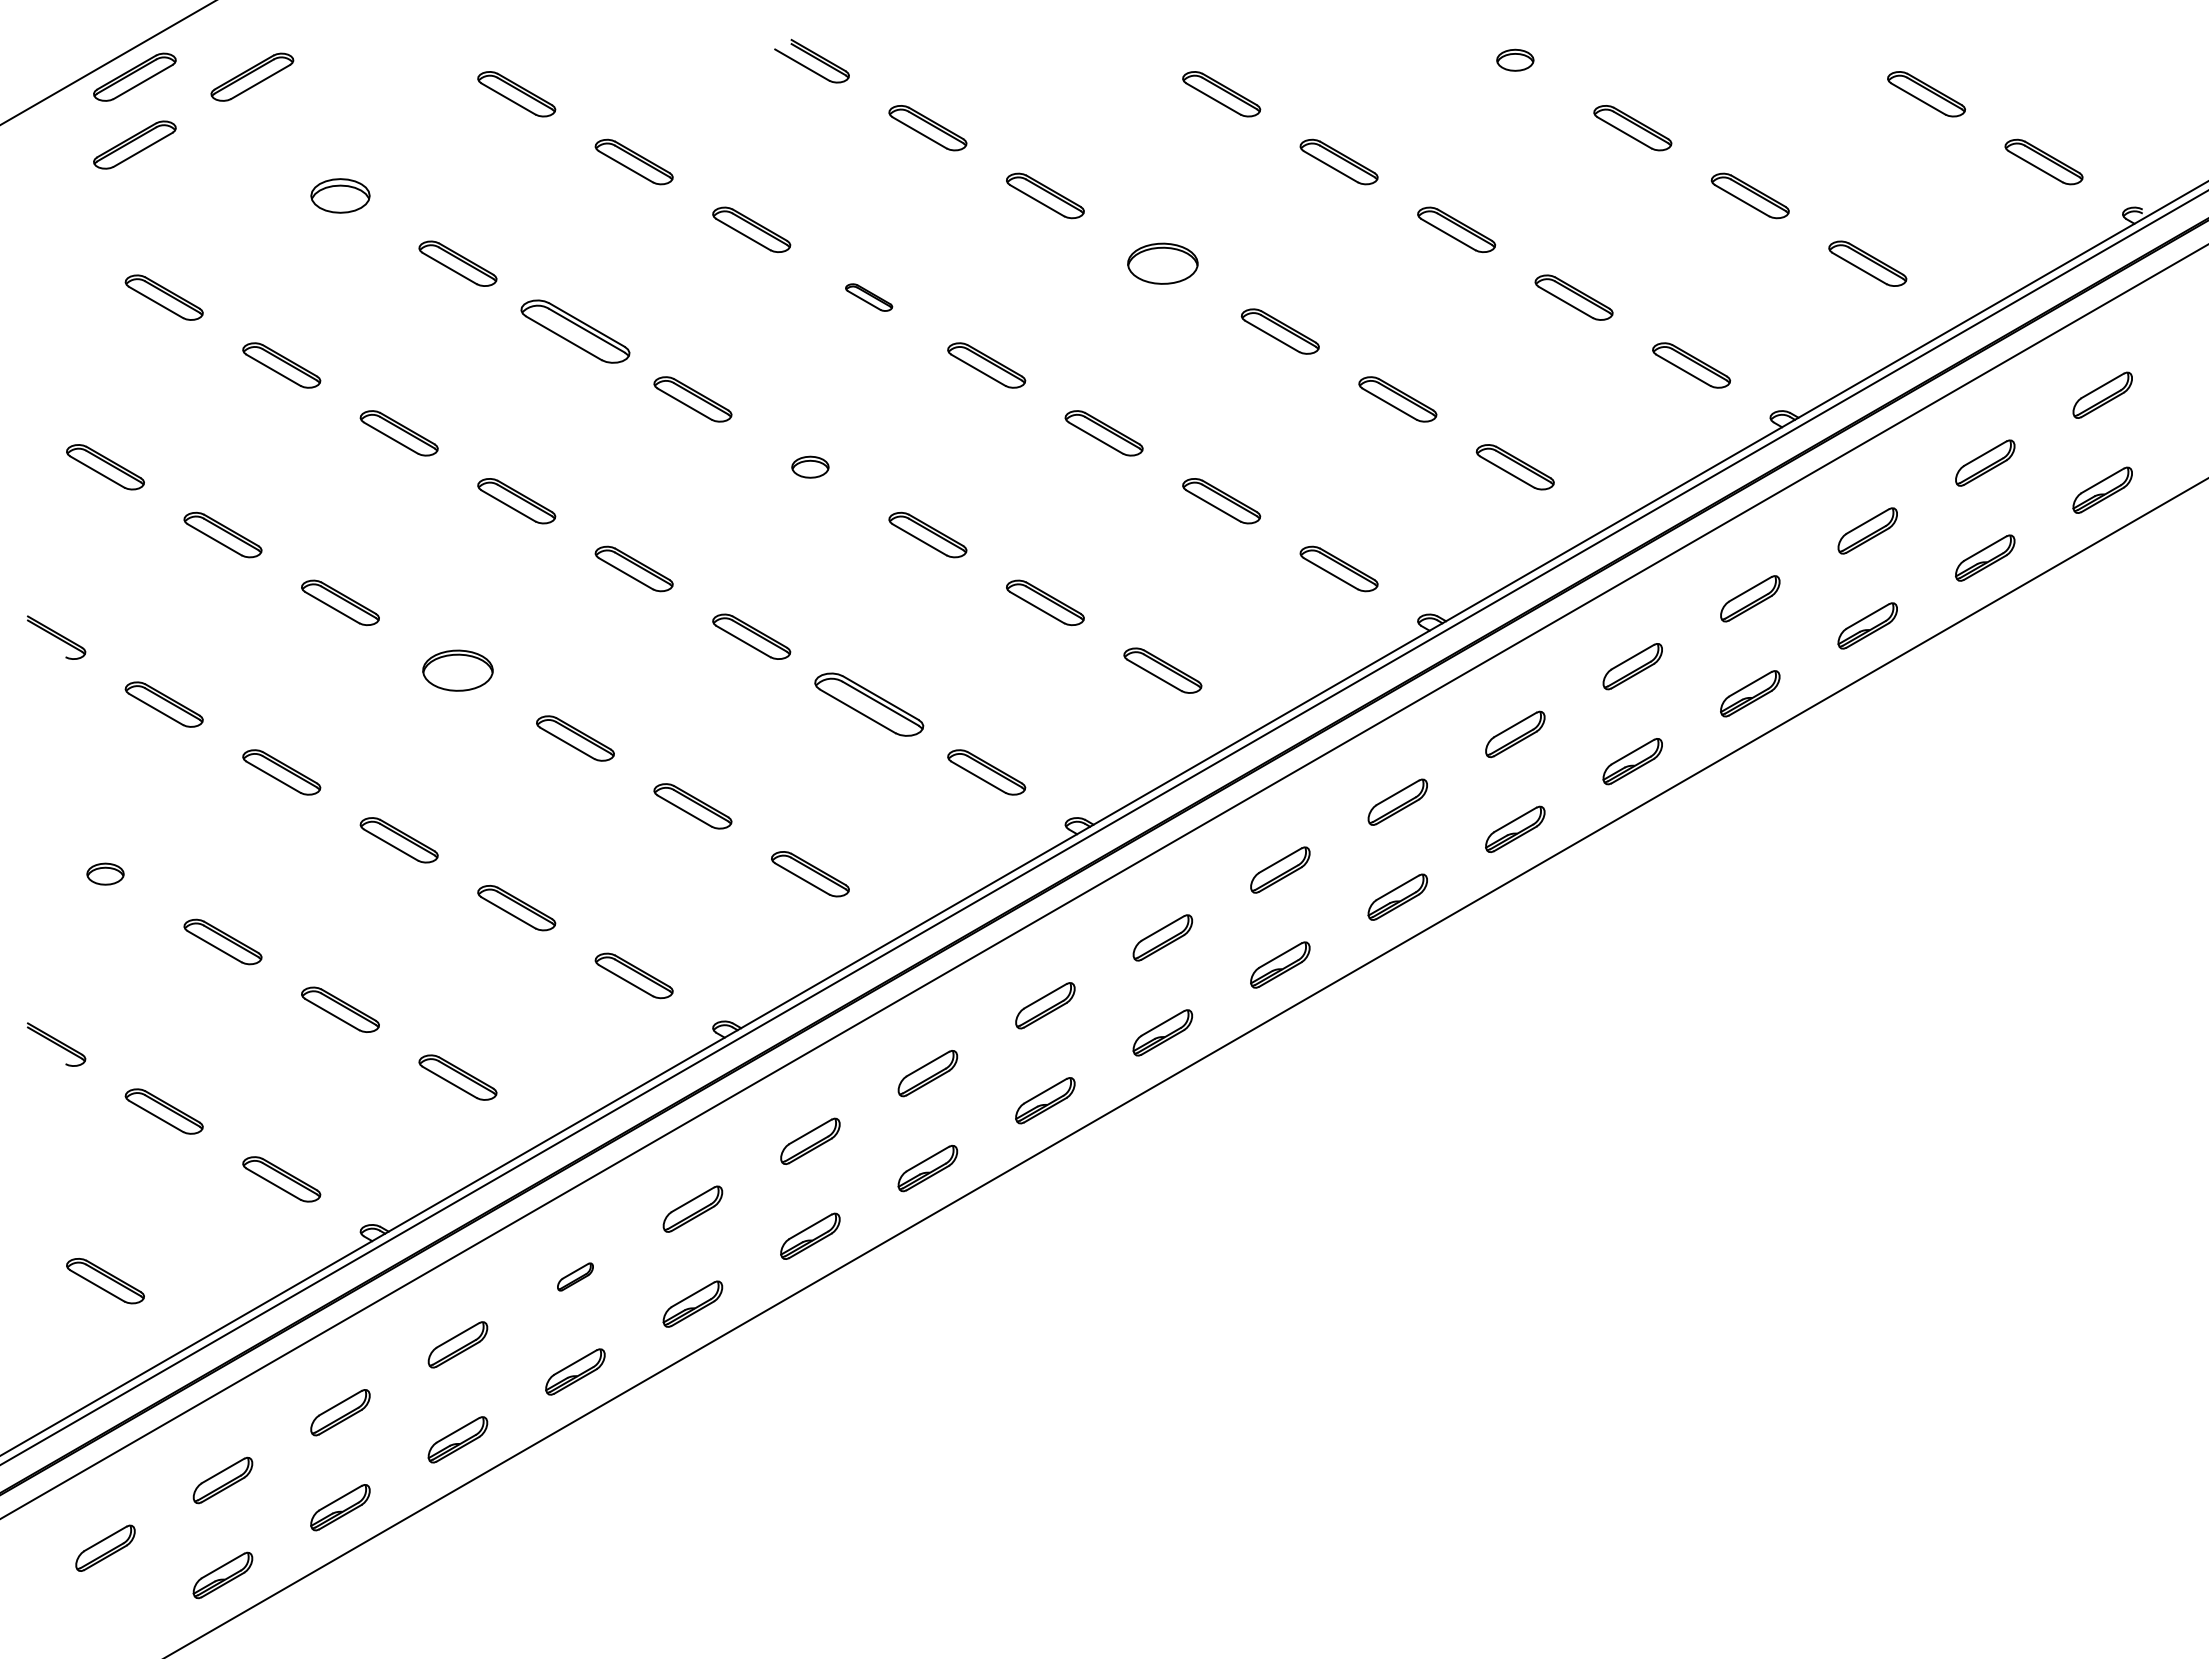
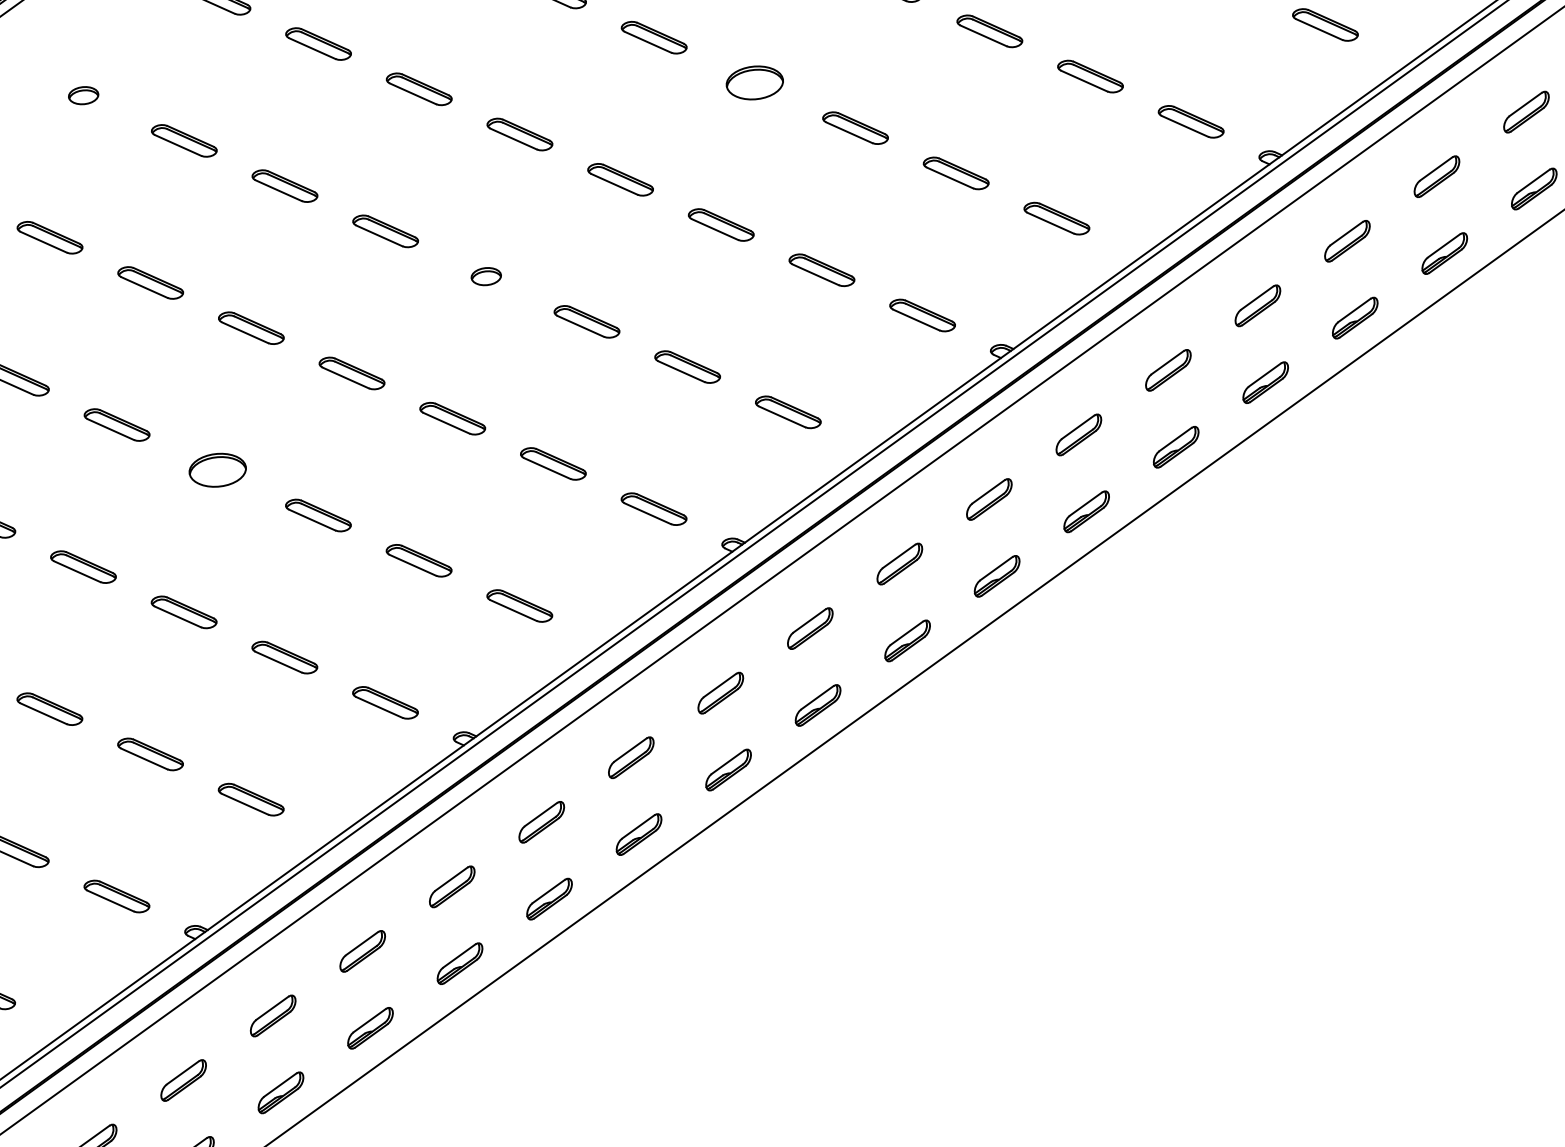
part: (340, 195) -> (83, 95), size x0.62
part: (868, 297) -> (519, 134), size x1.67
part: (575, 331) -> (285, 186), size x0.71
part: (868, 704) -> (552, 463), size x0.71
part: (575, 1276) -> (362, 950), size x1.67

